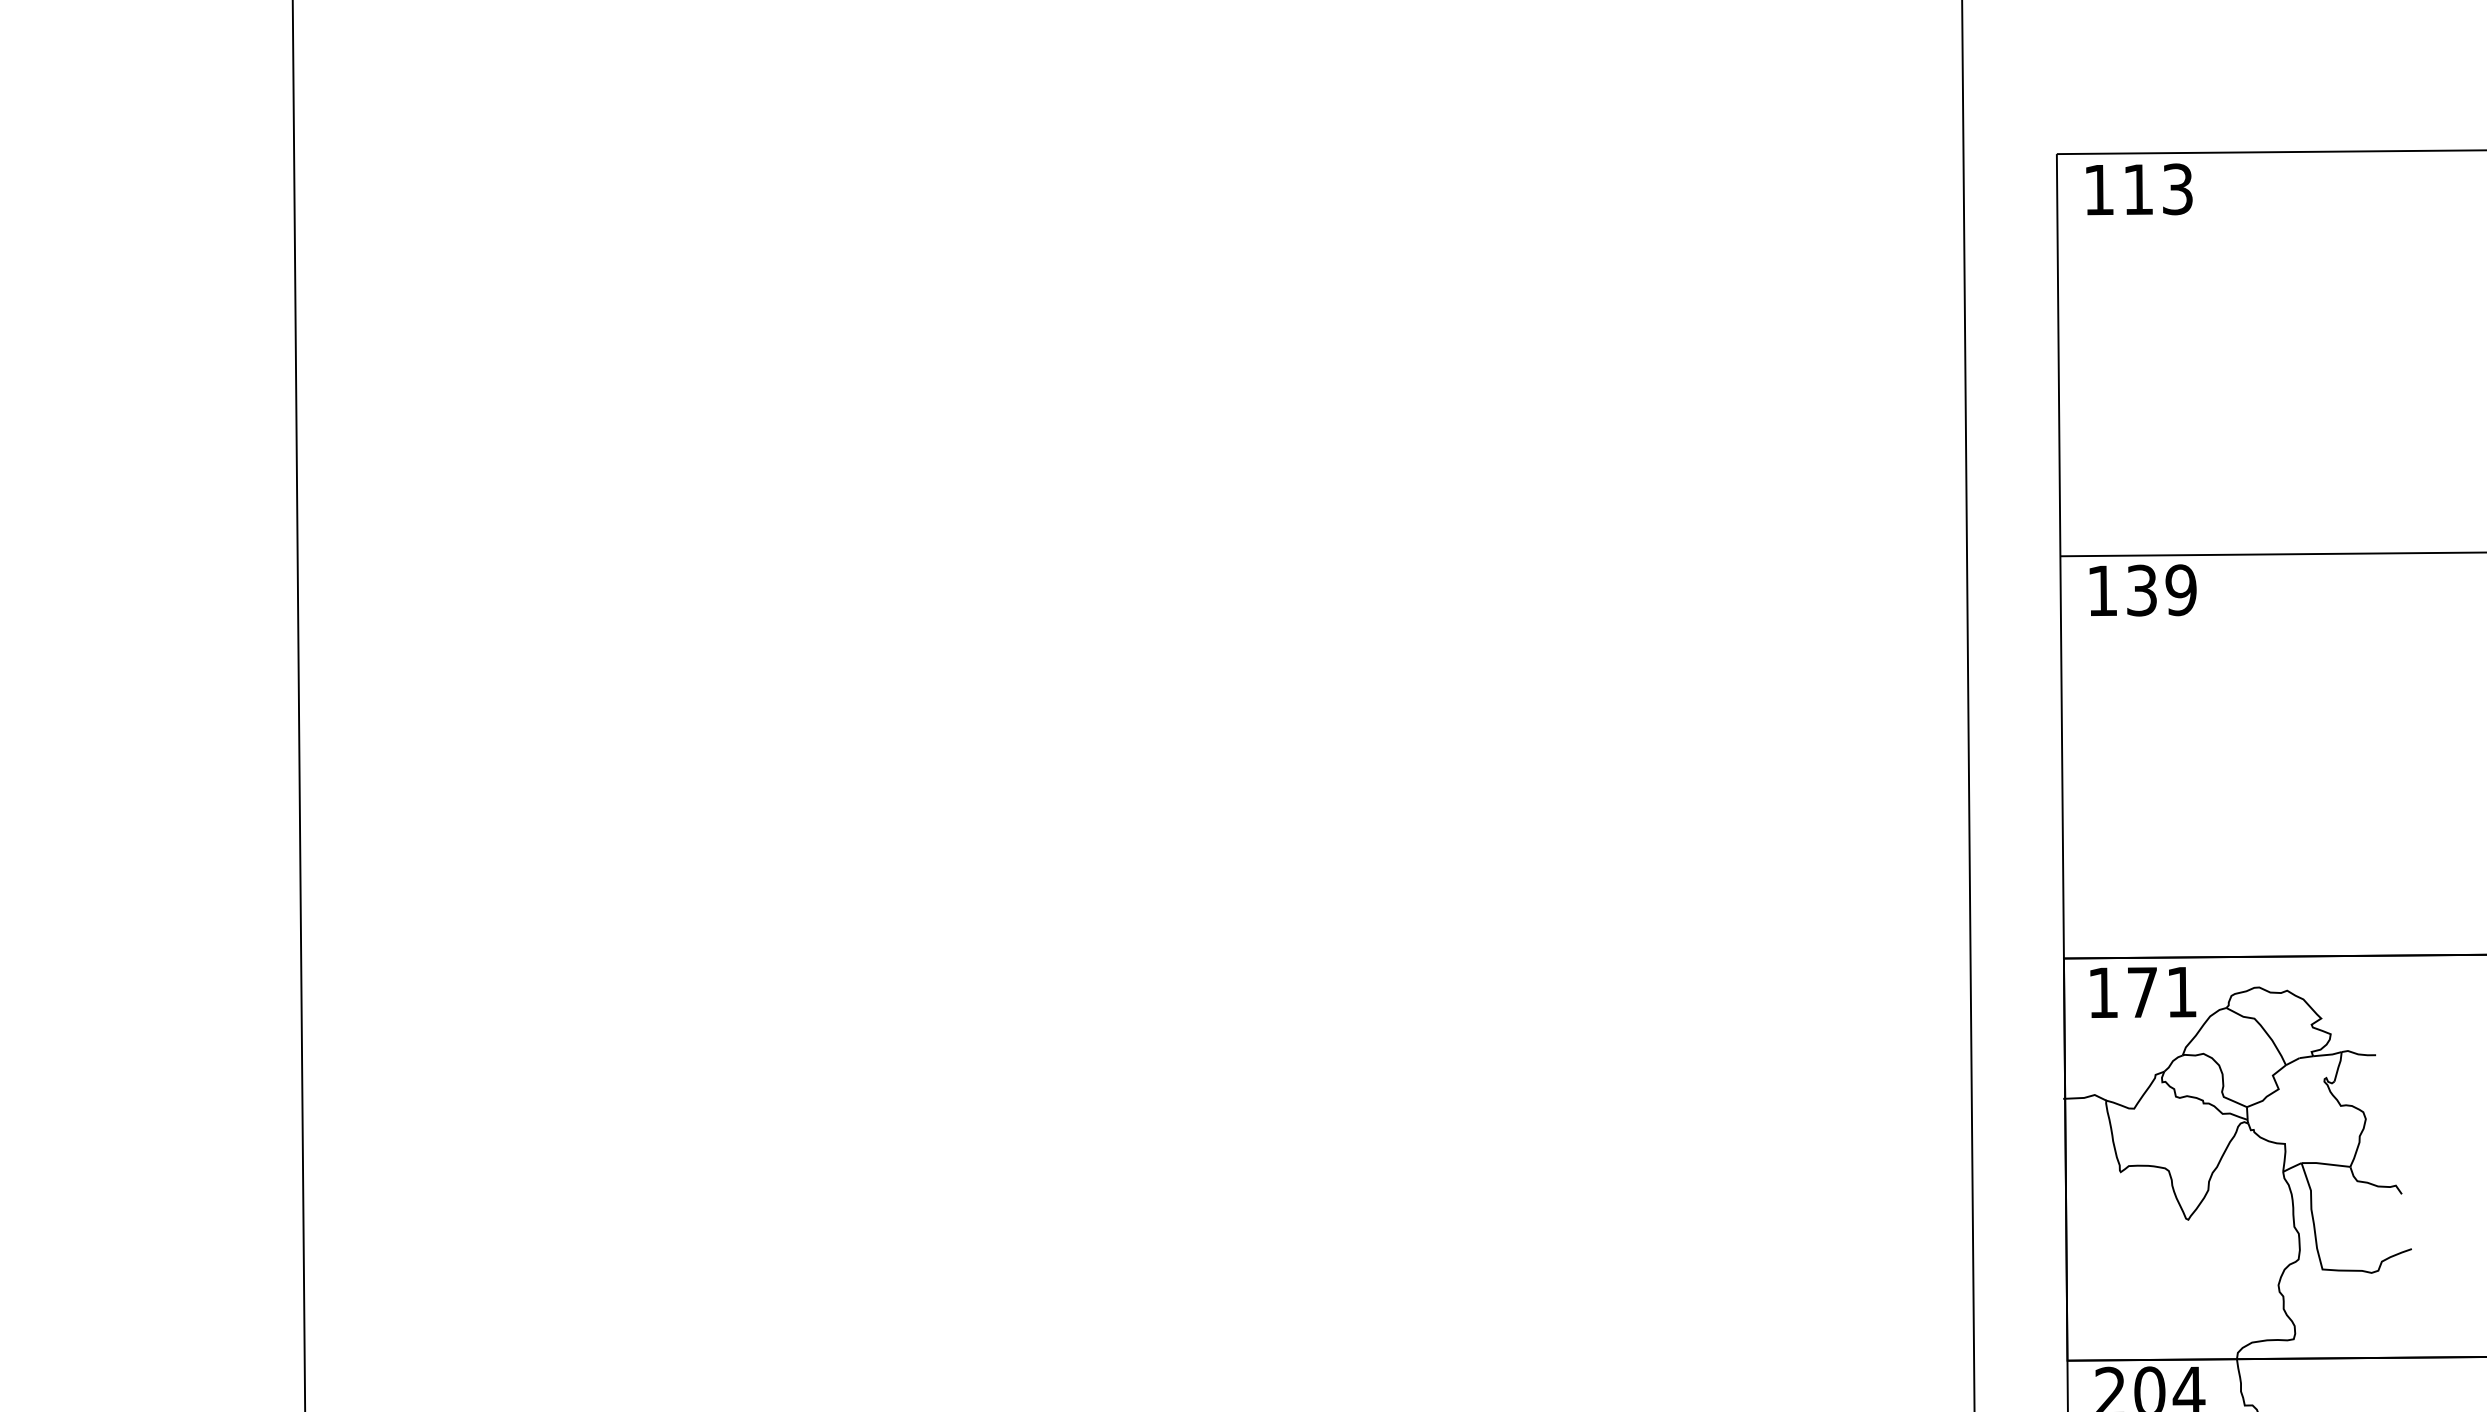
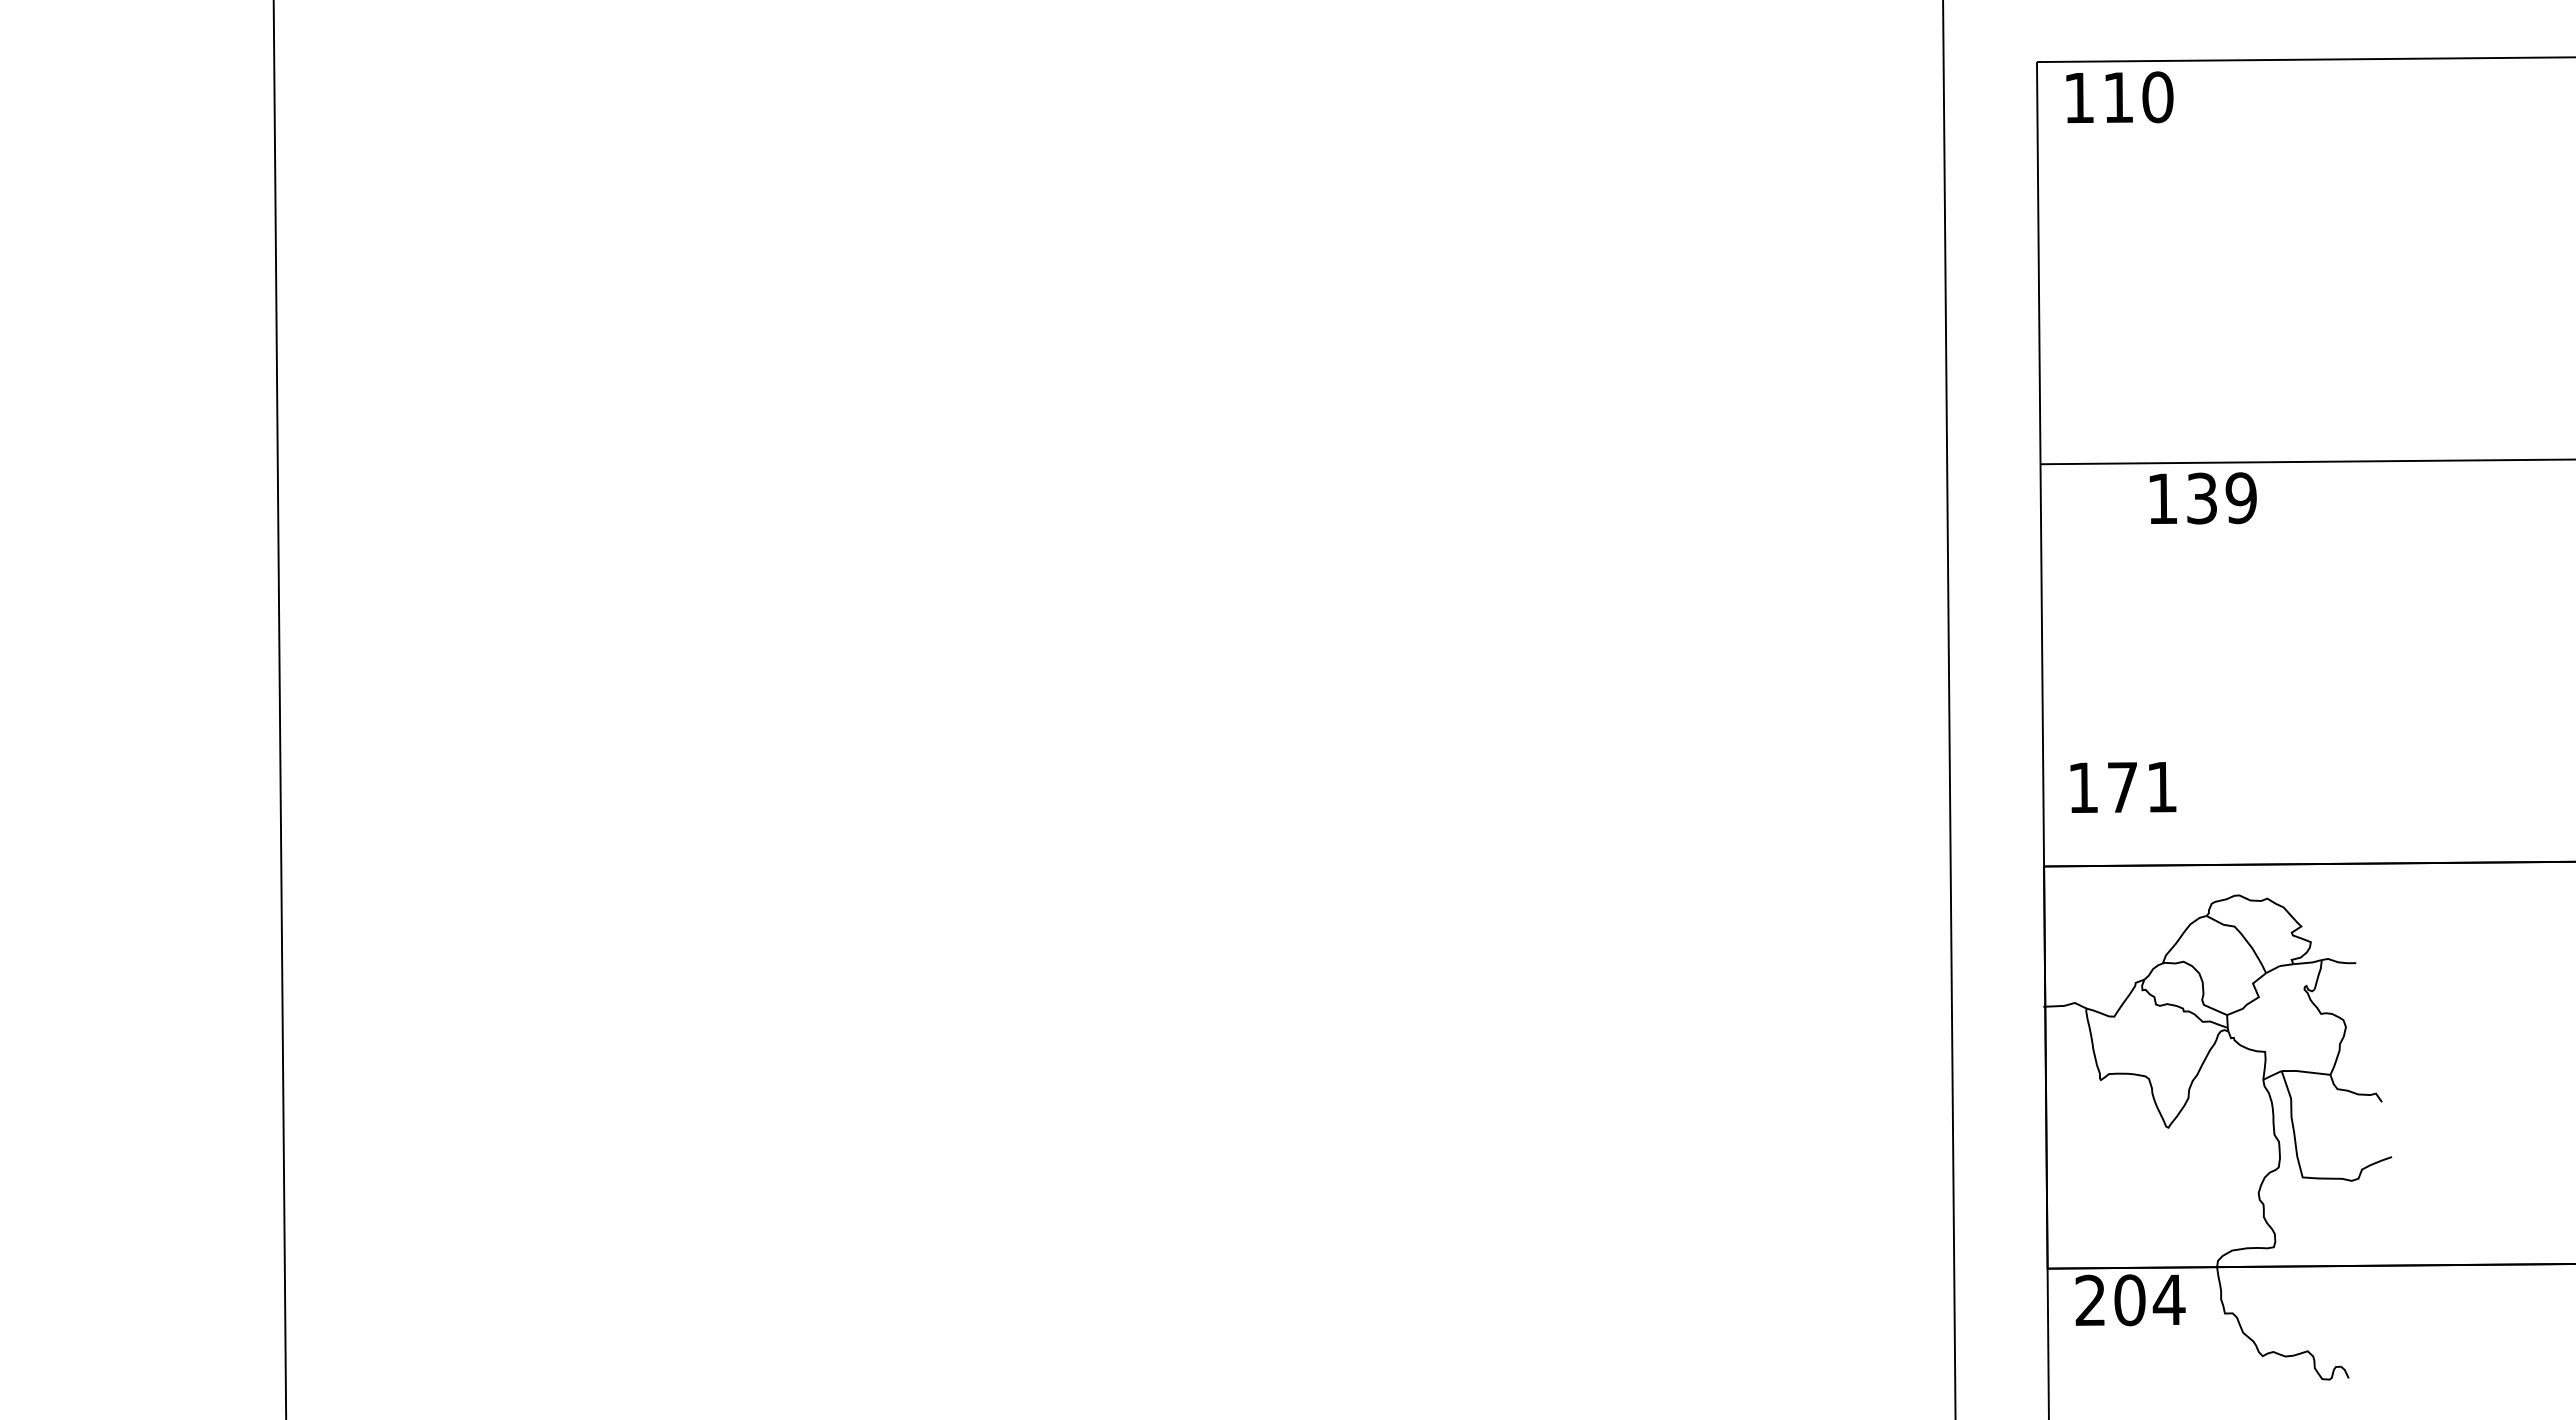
text: (2177, 189) -> (2157, 97), 113 -> 110
text: (2142, 590) -> (2202, 498), moved
text: (2143, 992) -> (2123, 787), moved

